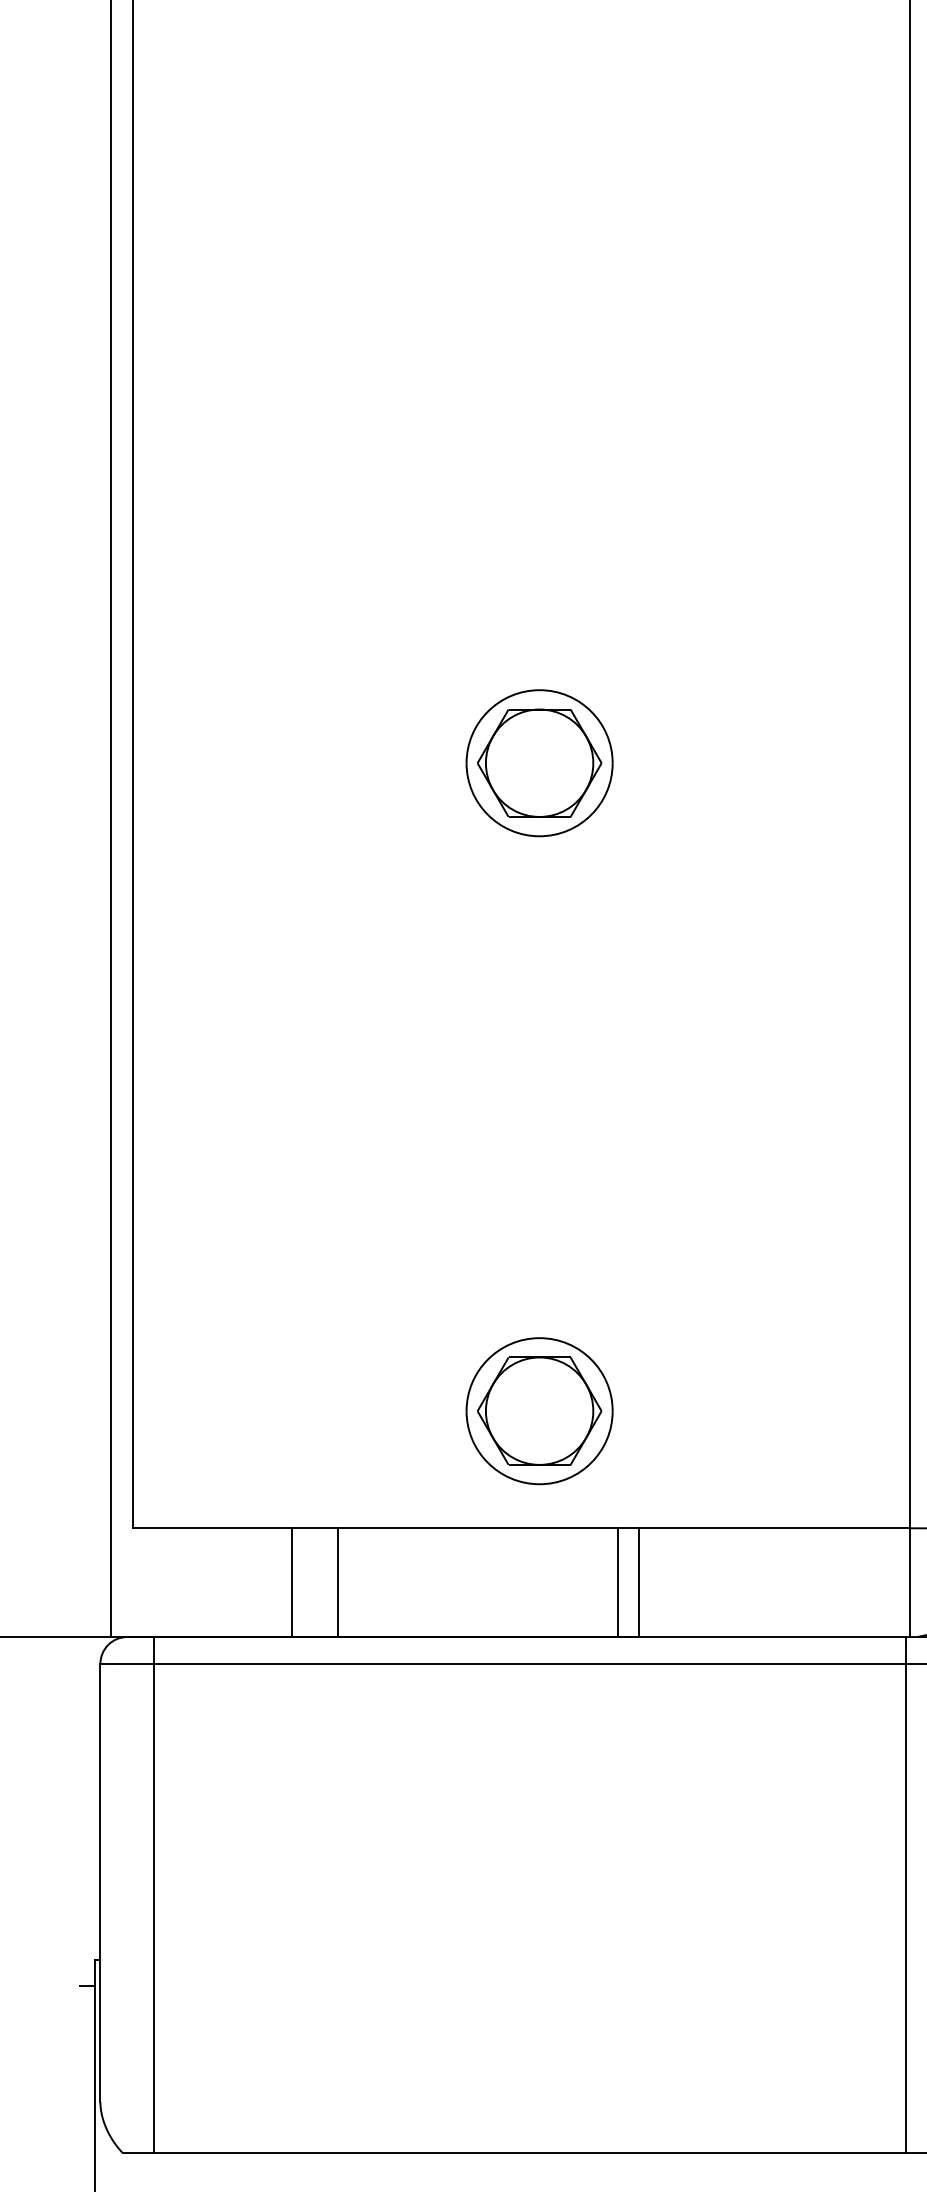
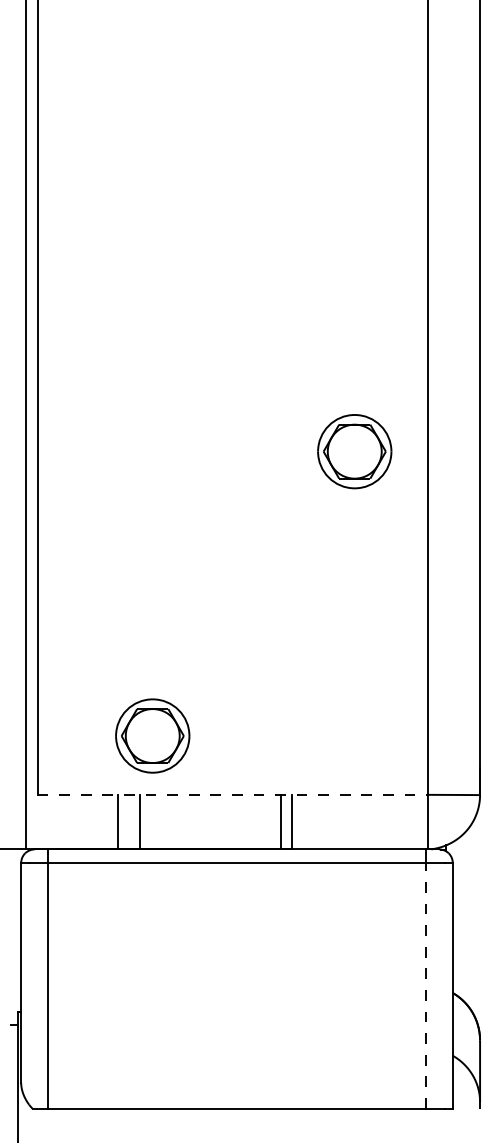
part: (539, 762) -> (354, 451), moved
part: (539, 1410) -> (152, 735), moved
line: (521, 1527) -> (232, 794), solid -> dashed
line: (905, 1907) -> (425, 985), solid -> dashed

